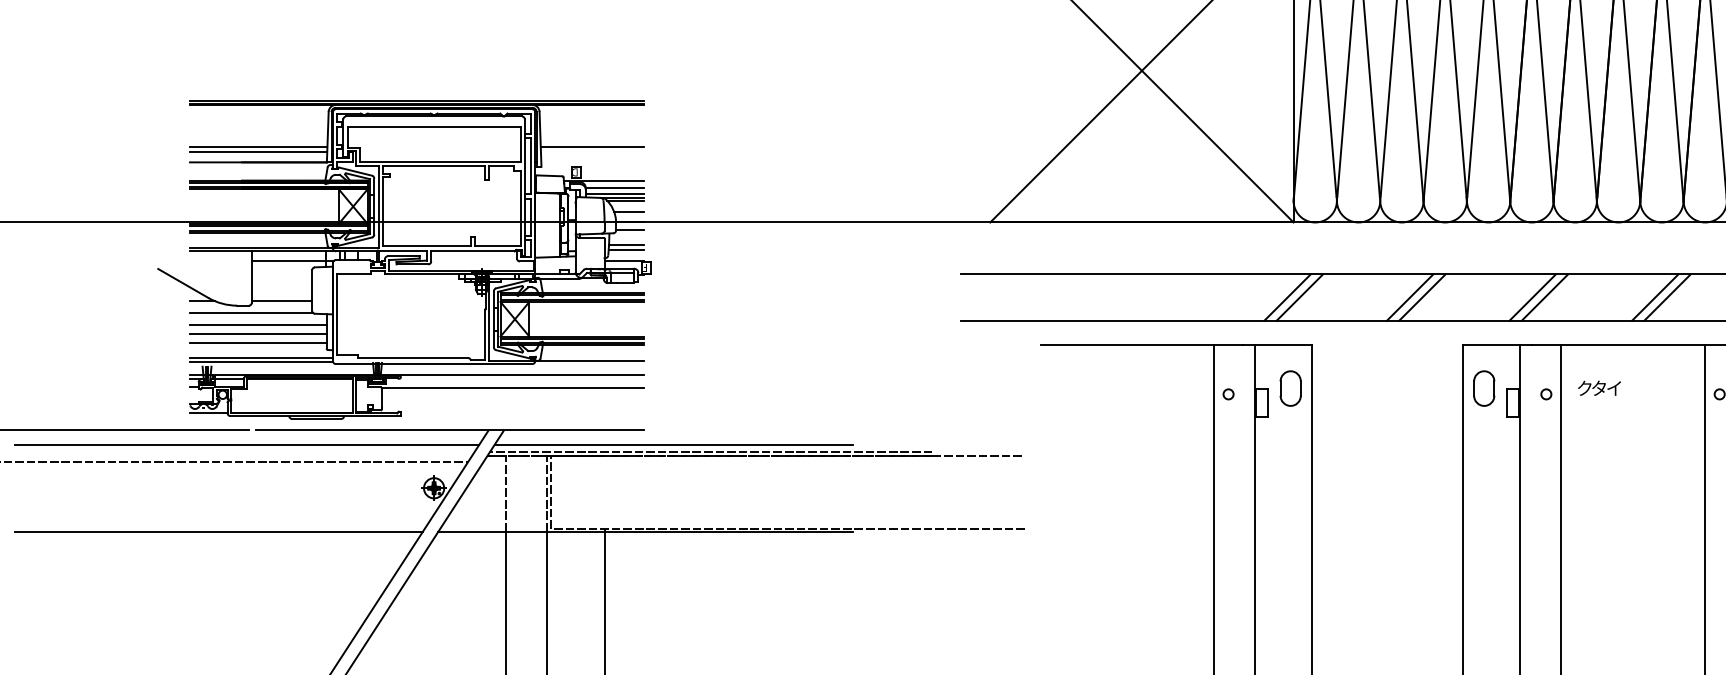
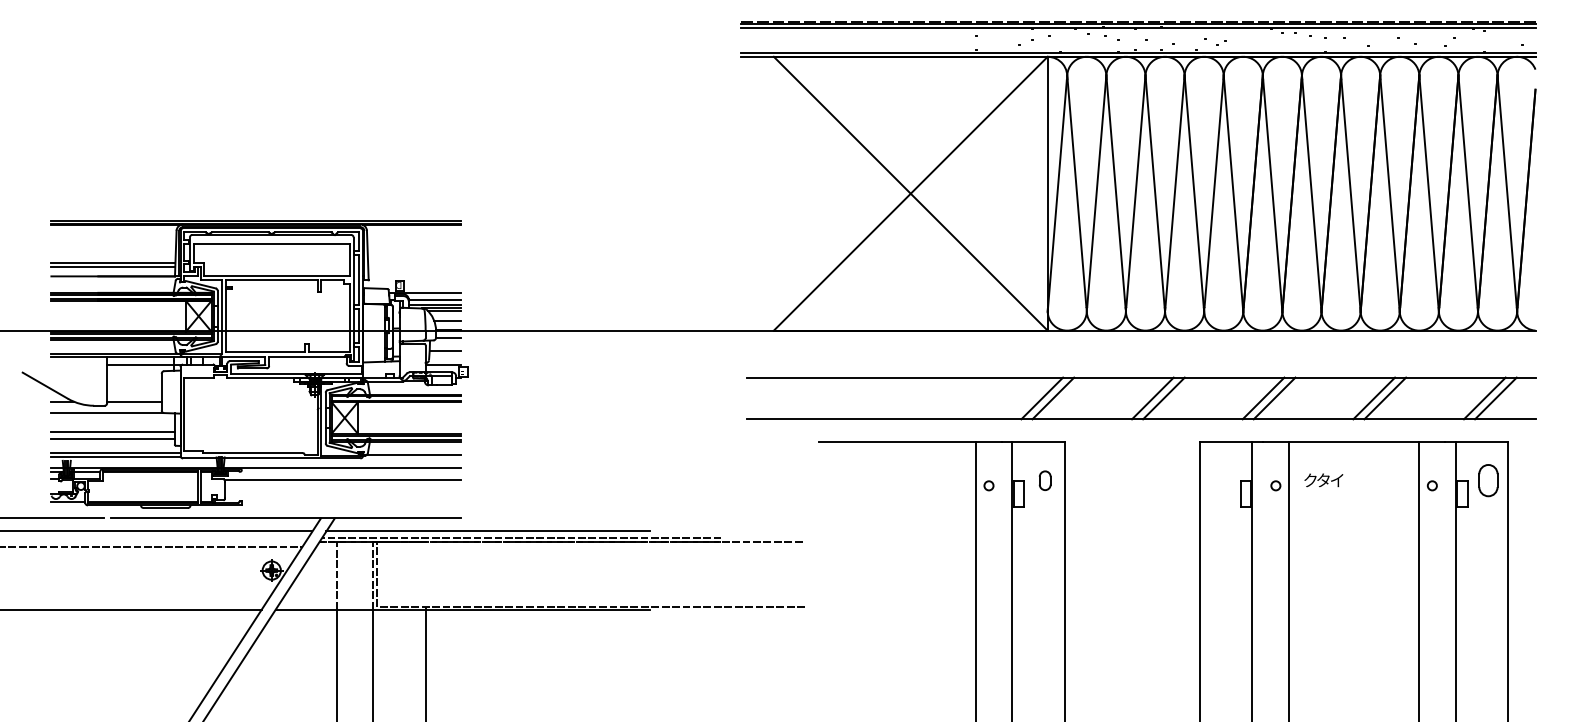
line: (592, 146) -> (414, 262), removed
line: (625, 250) -> (444, 355), removed
line: (257, 324) -> (112, 422), removed
part: (1291, 388) -> (1045, 480), size x0.6
part: (1483, 388) -> (1219, 480), removed

